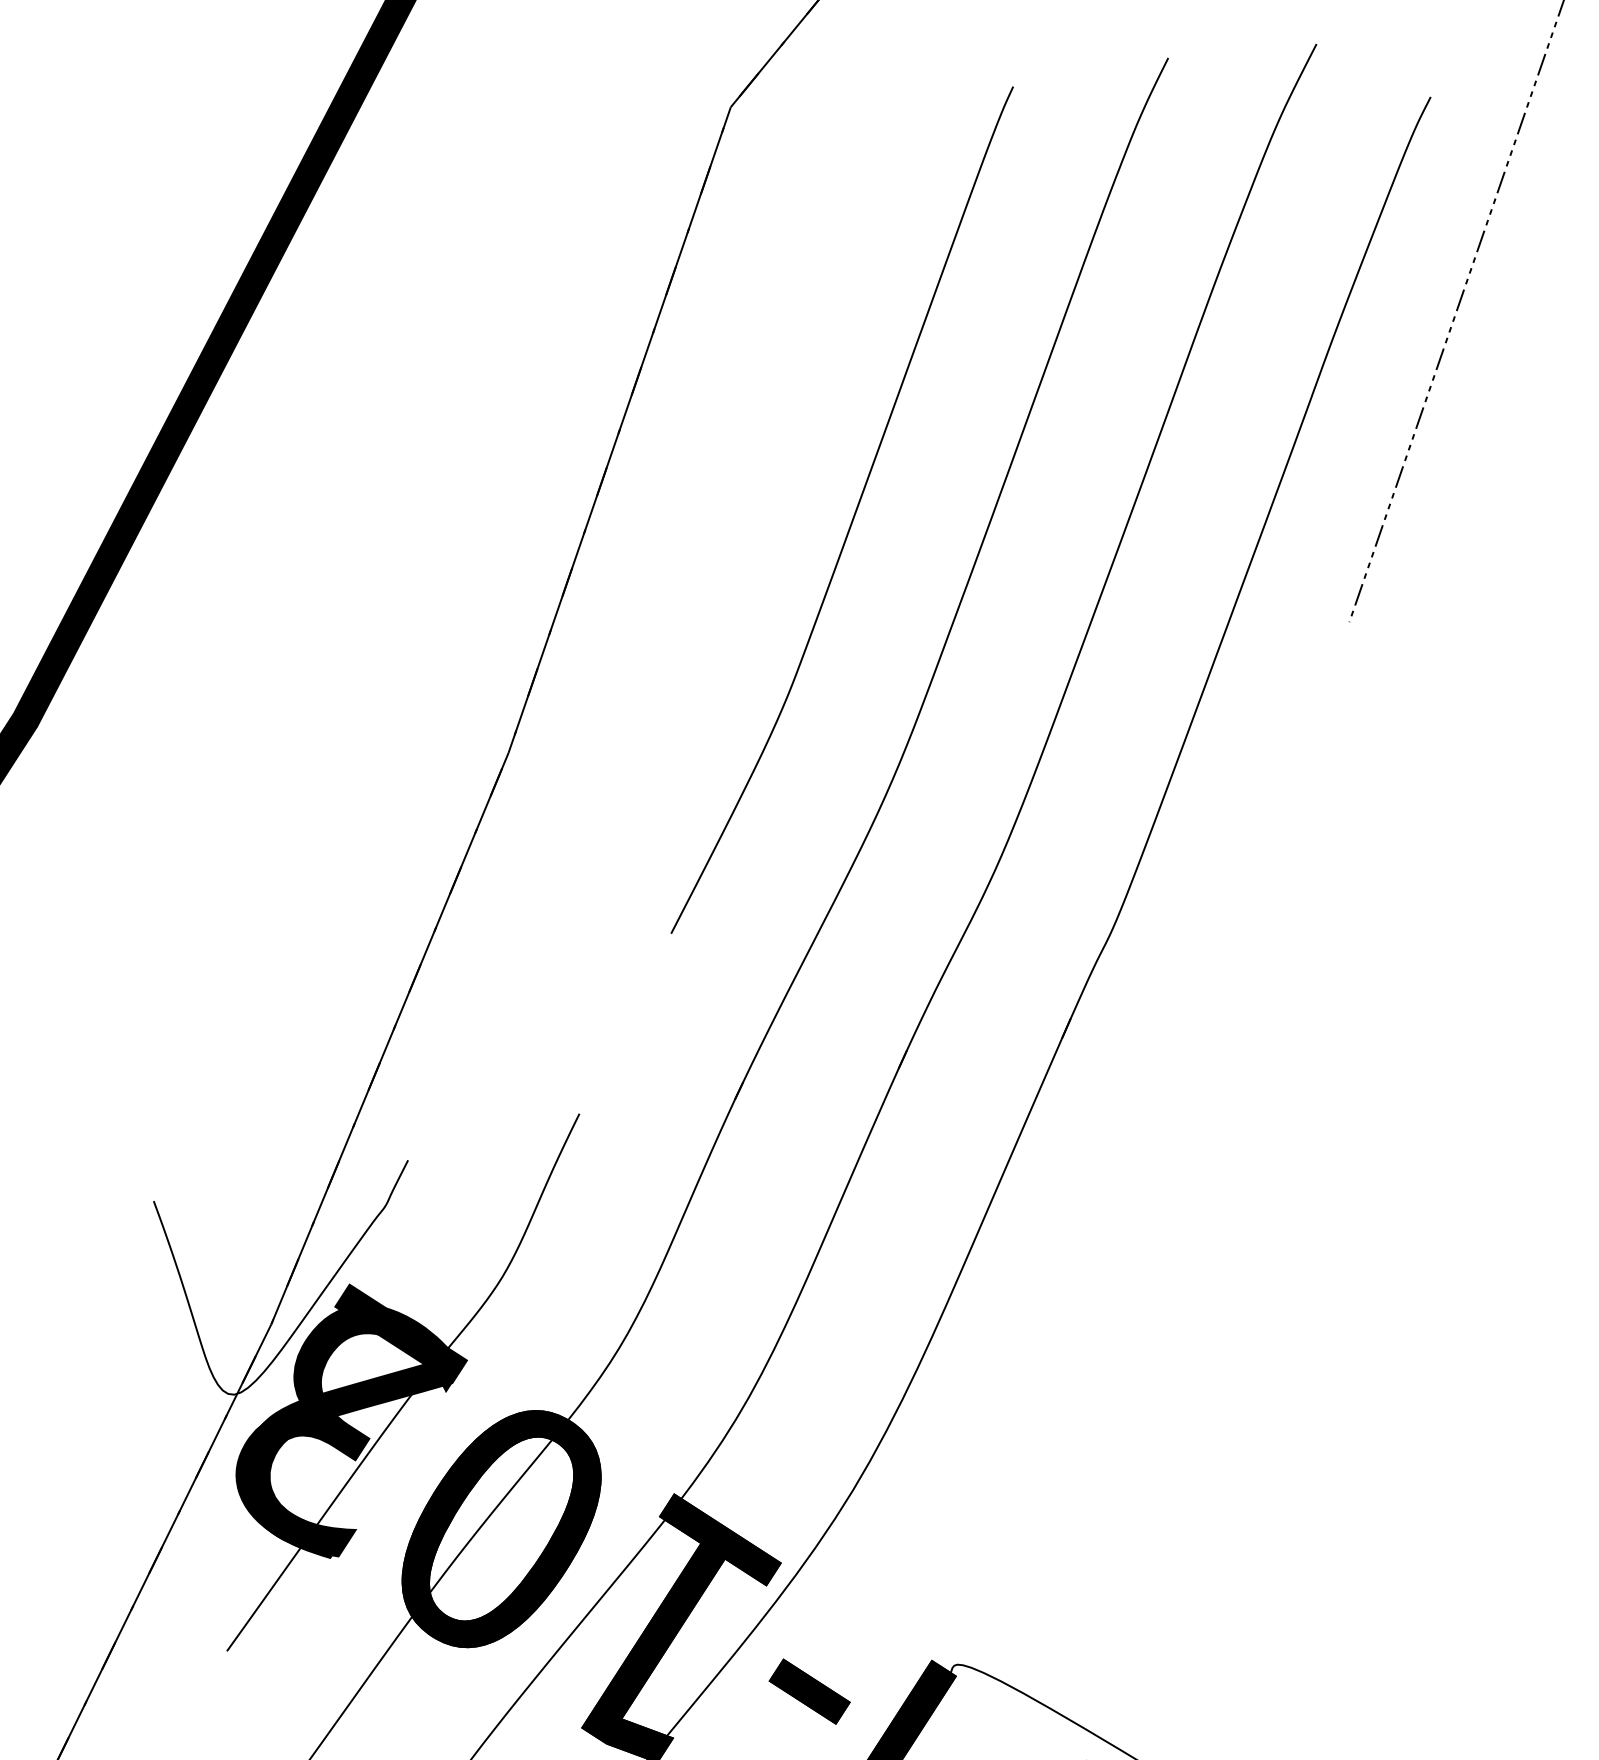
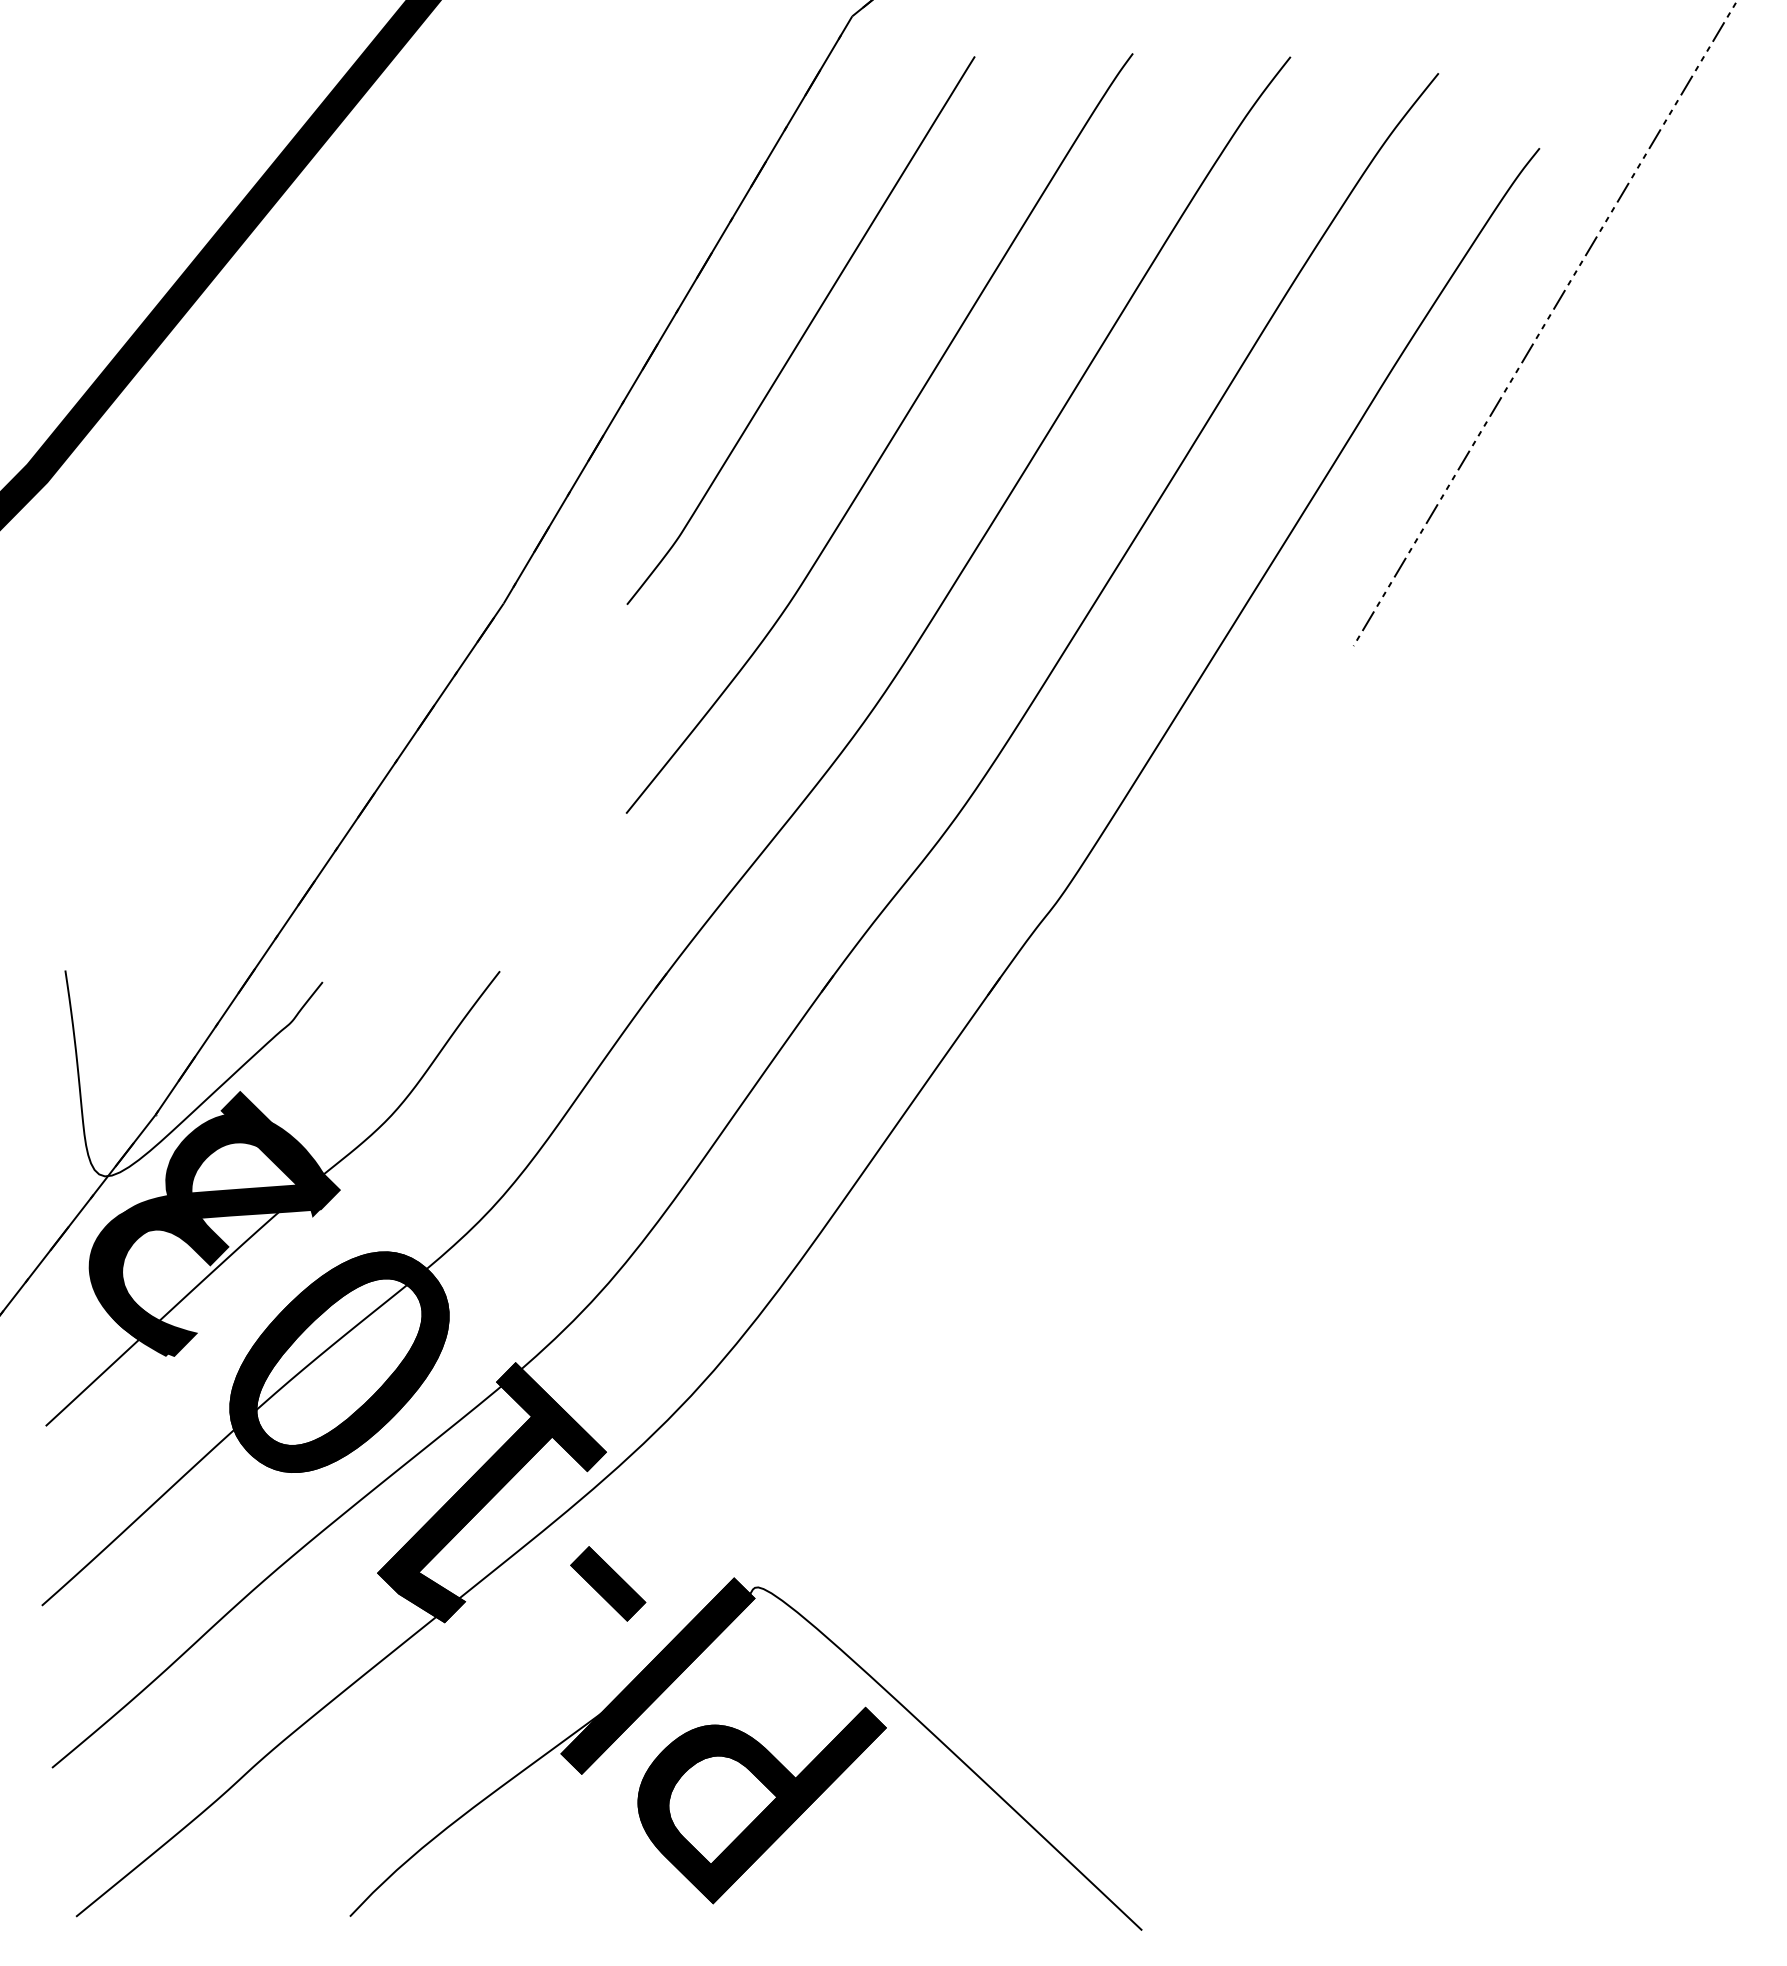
curve: (747, 425) -> (804, 331), added

